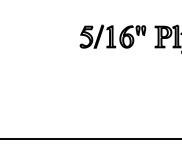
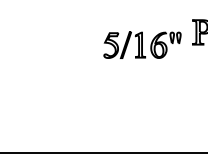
part: (112, 36) -> (141, 44), moved

